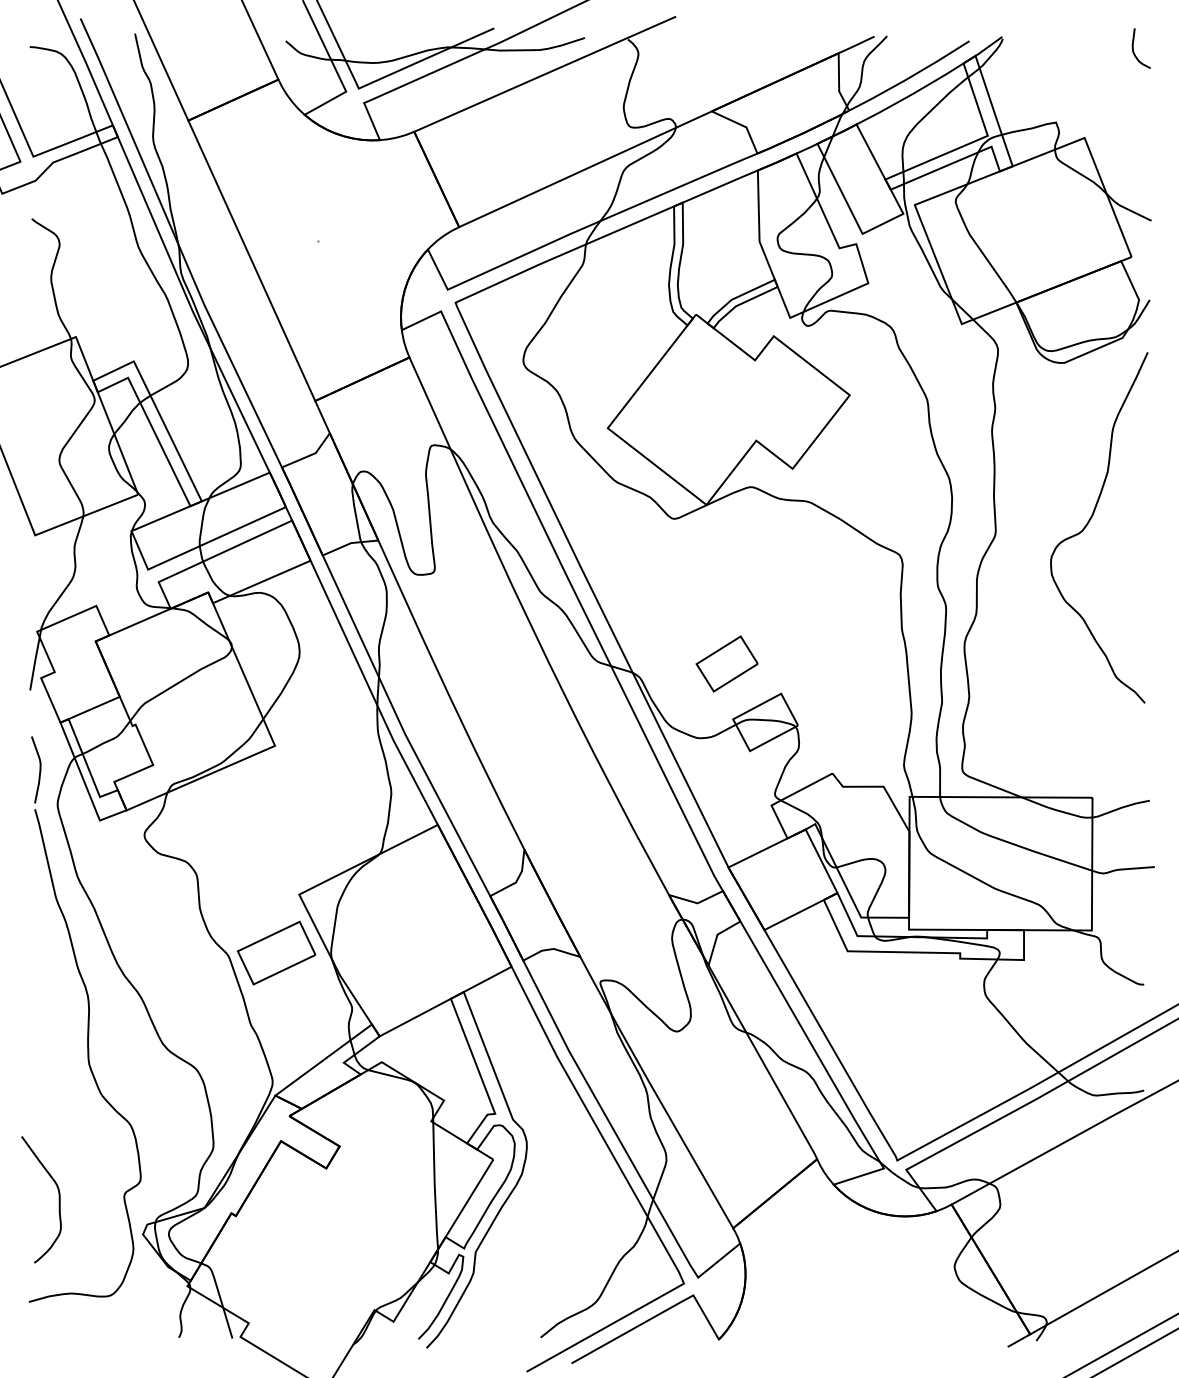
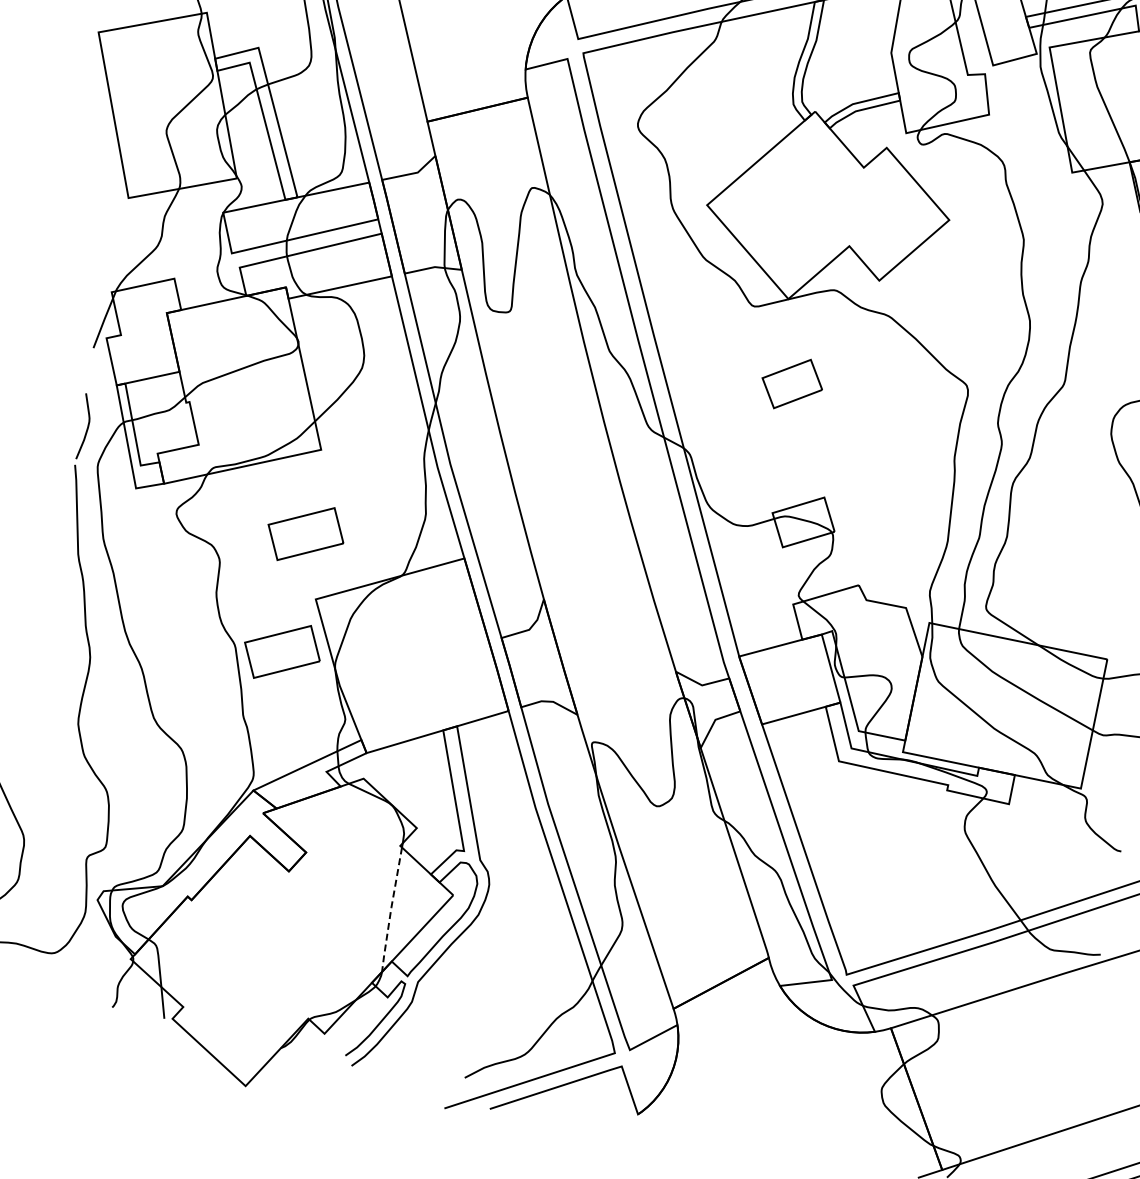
part: (726, 663) -> (791, 383), moved
part: (276, 831) -> (305, 533), added
line: (434, 1186) -> (390, 910), solid -> dashed

